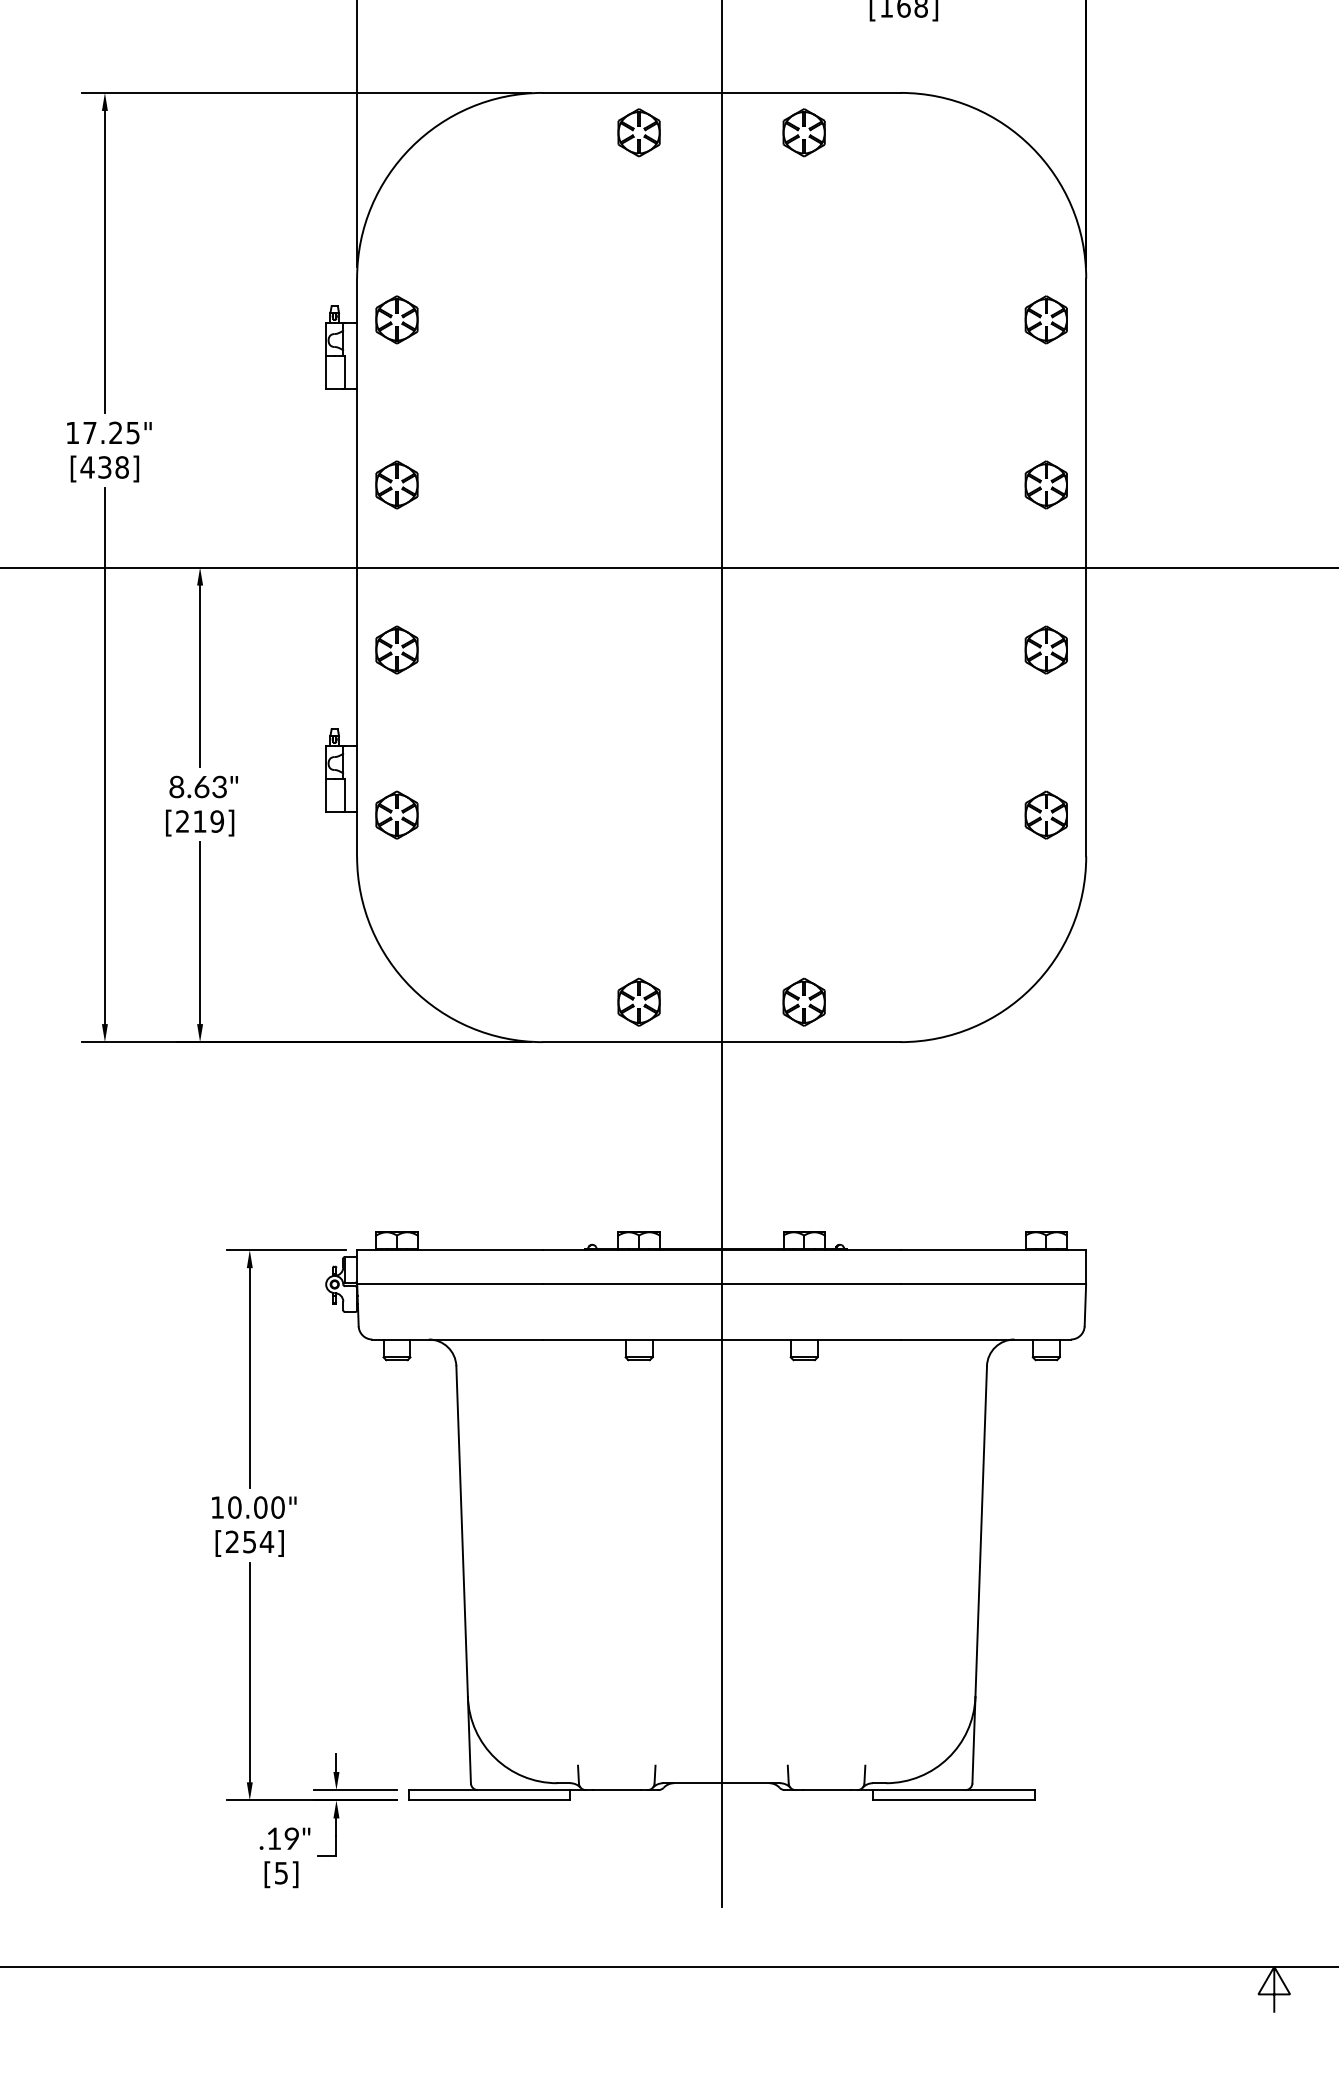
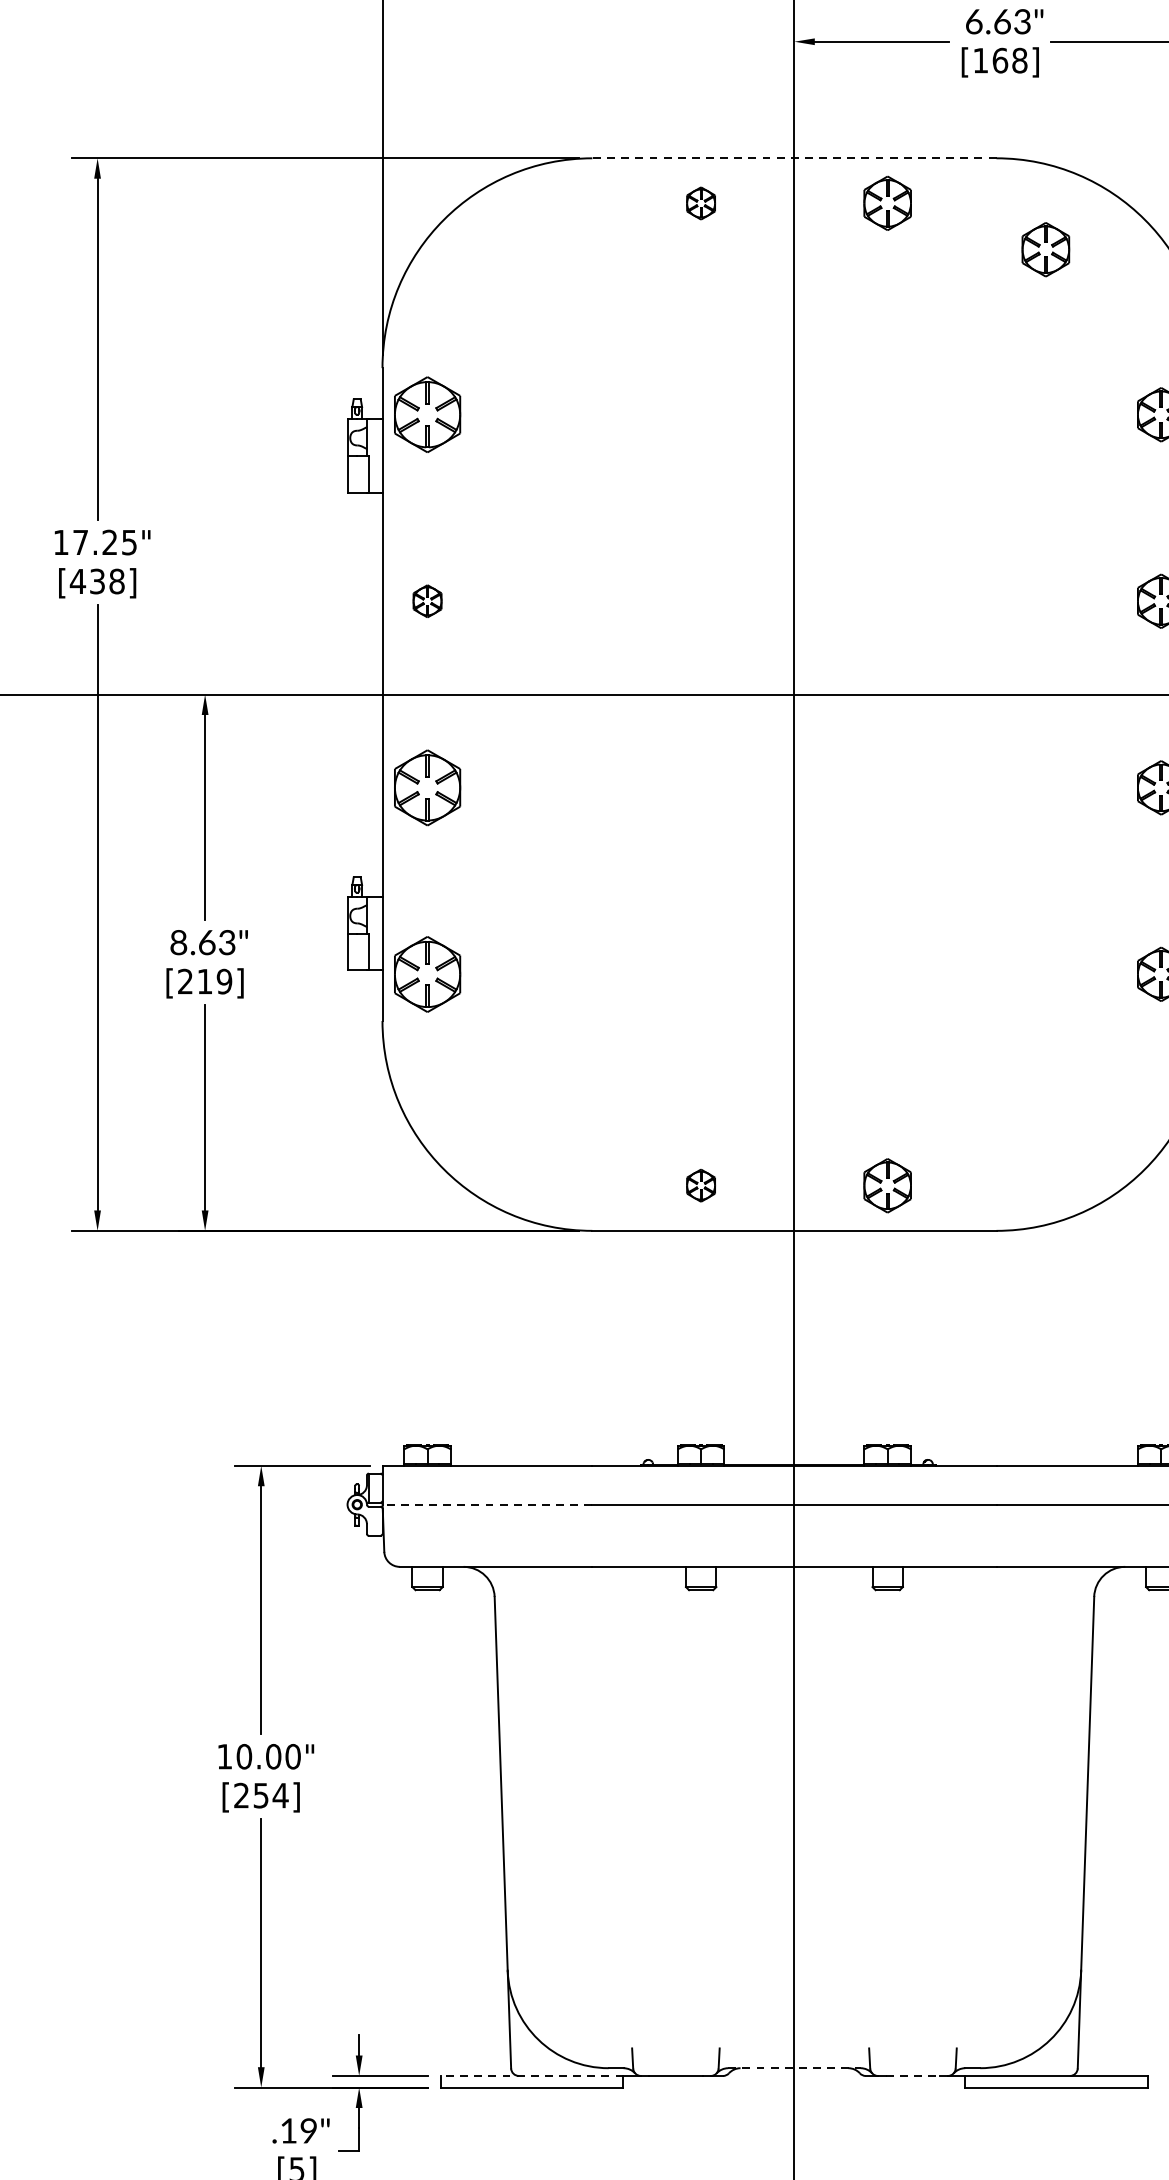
line: (721, 92) -> (794, 157), solid -> dashed
part: (638, 132) -> (700, 203), size x0.6
part: (943, 173) -> (1045, 249), added
part: (396, 319) -> (427, 414), size x1.4
part: (396, 484) -> (427, 600), size x0.6
part: (396, 649) -> (427, 787), size x1.4
part: (396, 814) -> (427, 973), size x1.4
part: (638, 1001) -> (700, 1184), size x0.6
line: (449, 1284) -> (486, 1504), solid -> dashed
line: (721, 1783) -> (794, 2068), solid -> dashed
line: (489, 1790) -> (532, 2076), solid -> dashed
line: (827, 1790) -> (914, 2076), solid -> dashed

